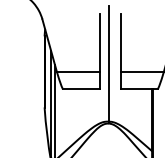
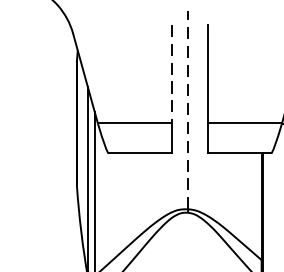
line: (100, 42) -> (172, 73), solid -> dashed
line: (109, 64) -> (188, 111), solid -> dashed

